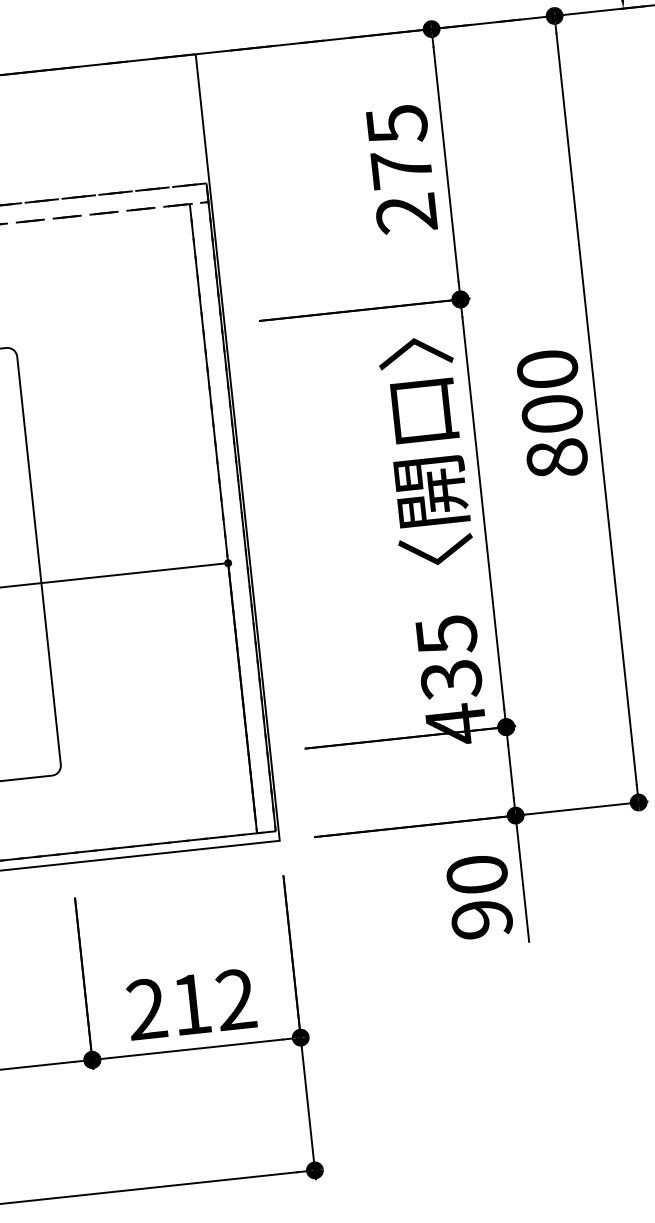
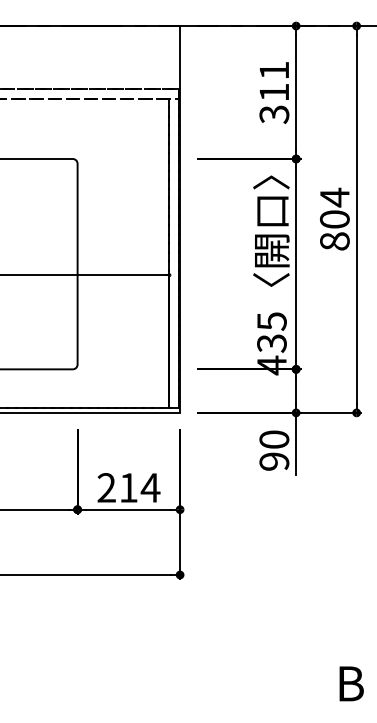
text: (402, 168) -> (274, 92), 275 -> 311
text: (546, 369) -> (334, 197), 800 -> 804
text: (235, 998) -> (150, 487), 212 -> 214

